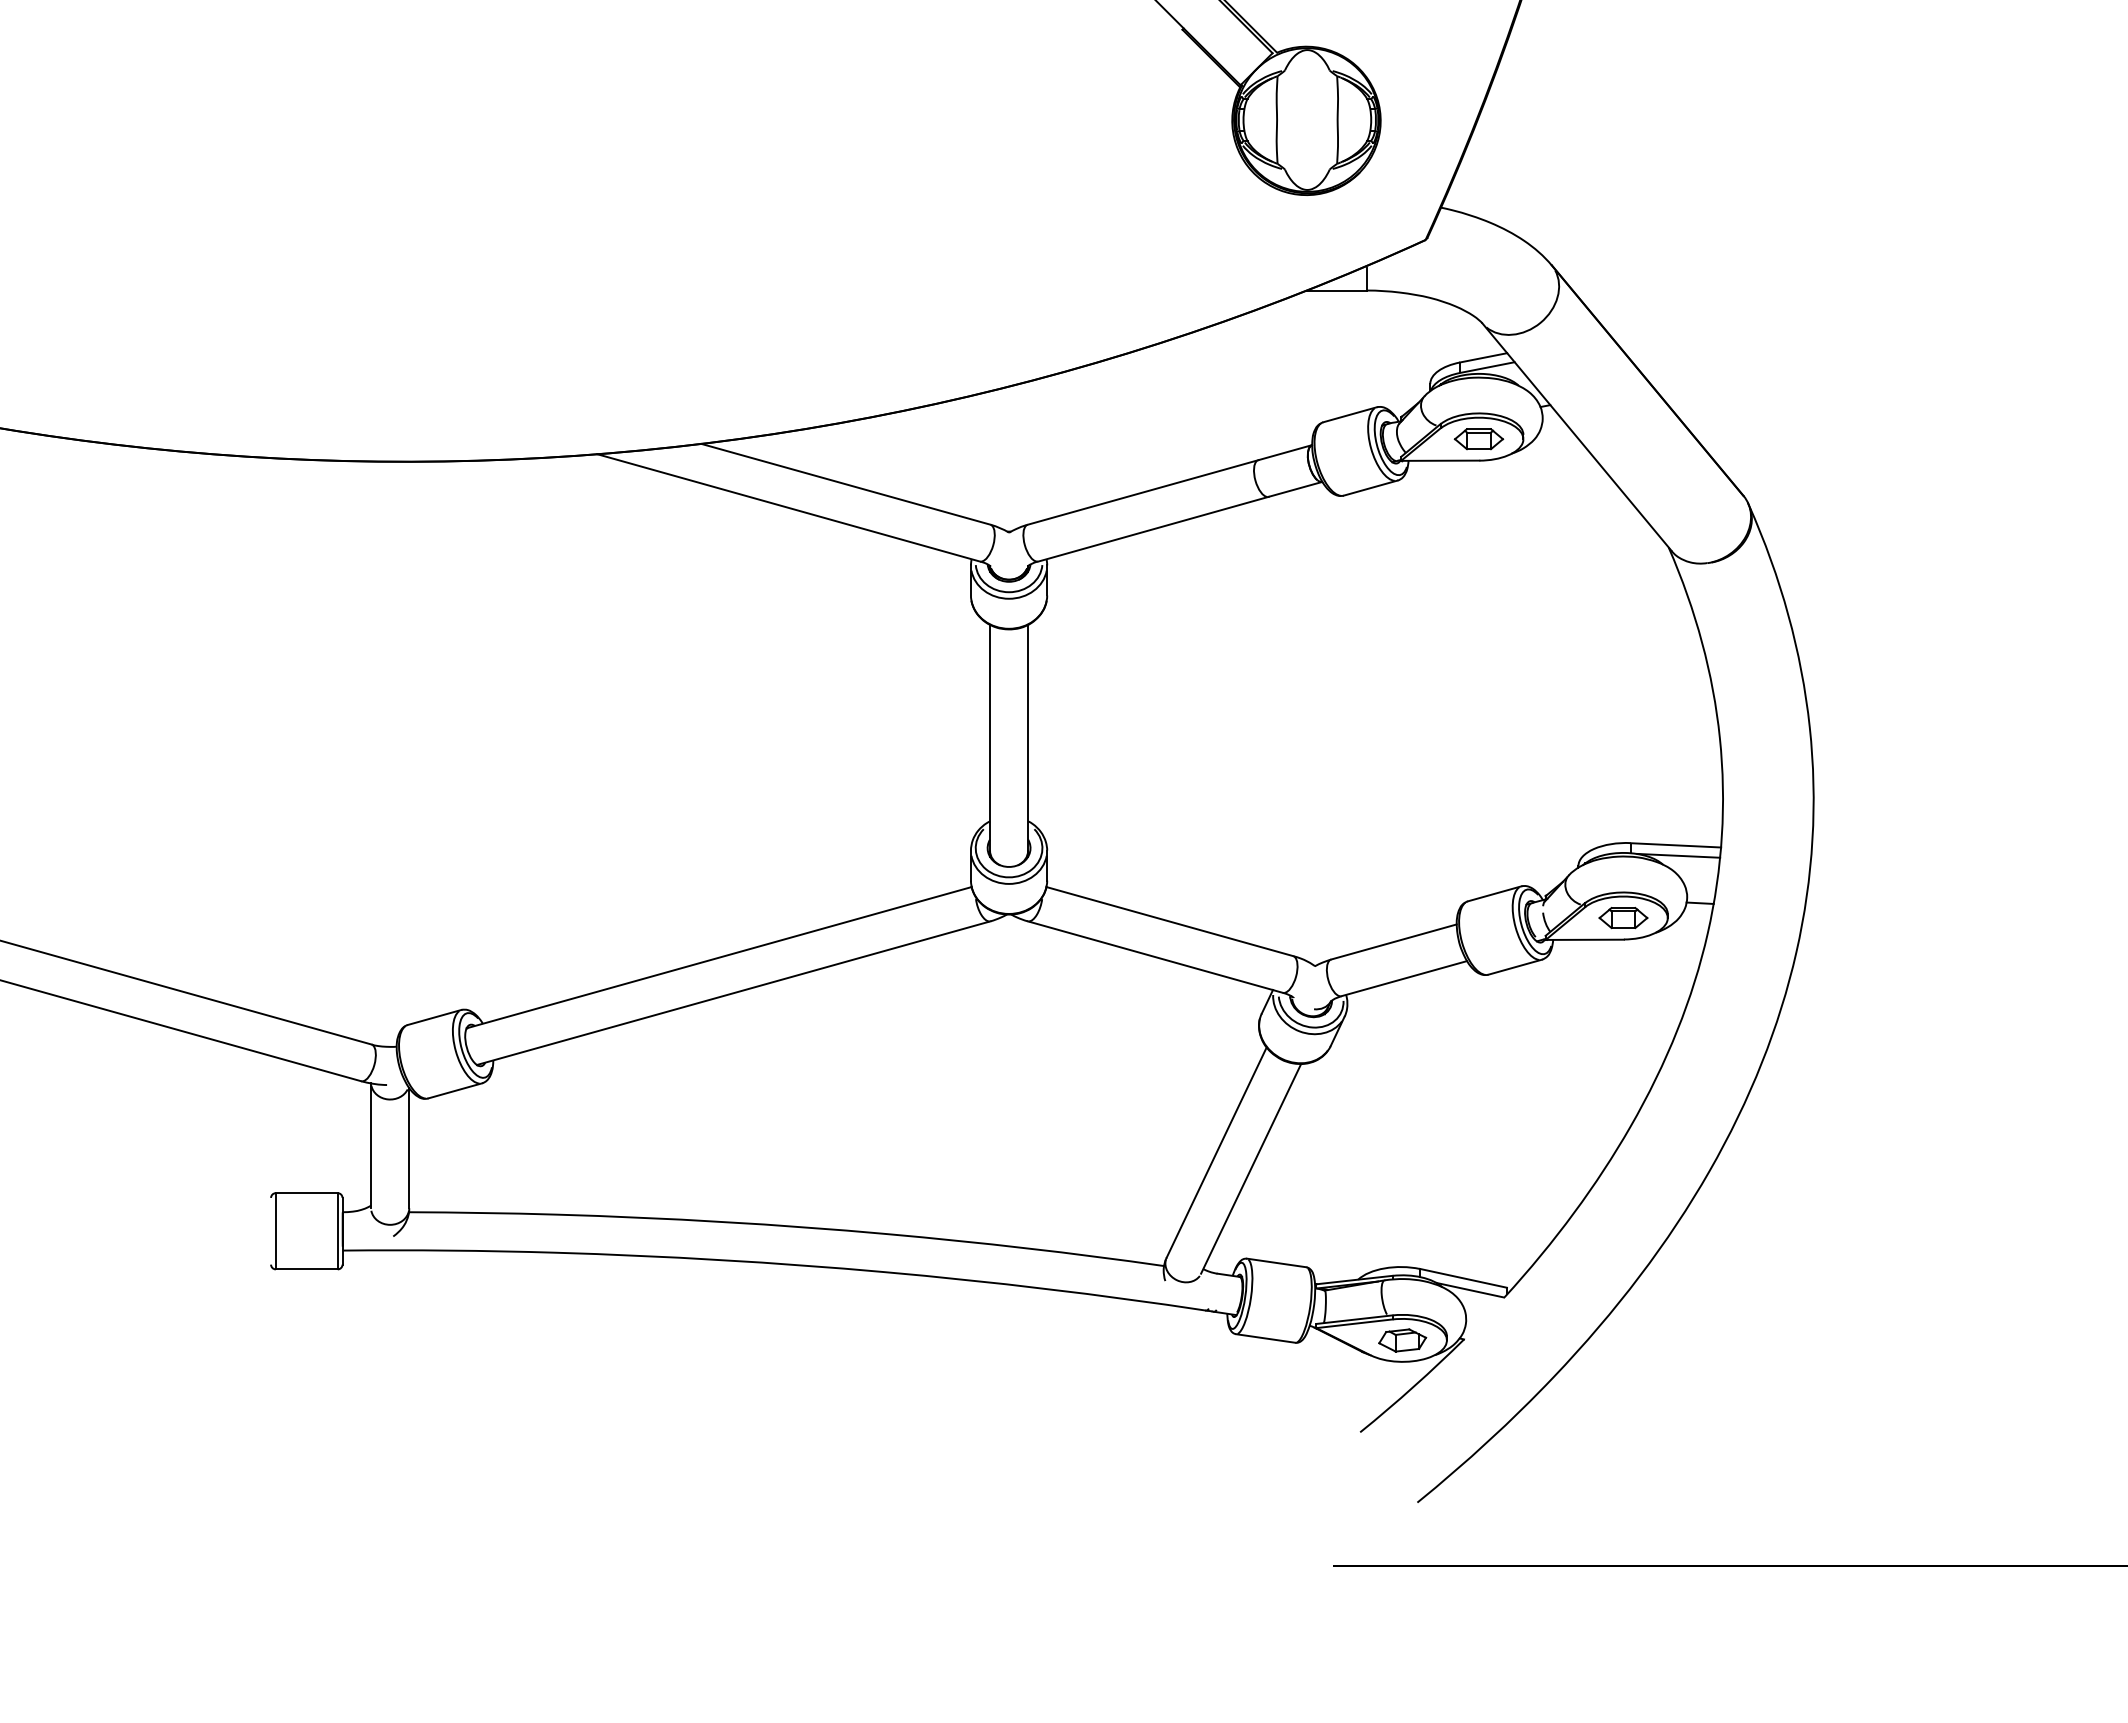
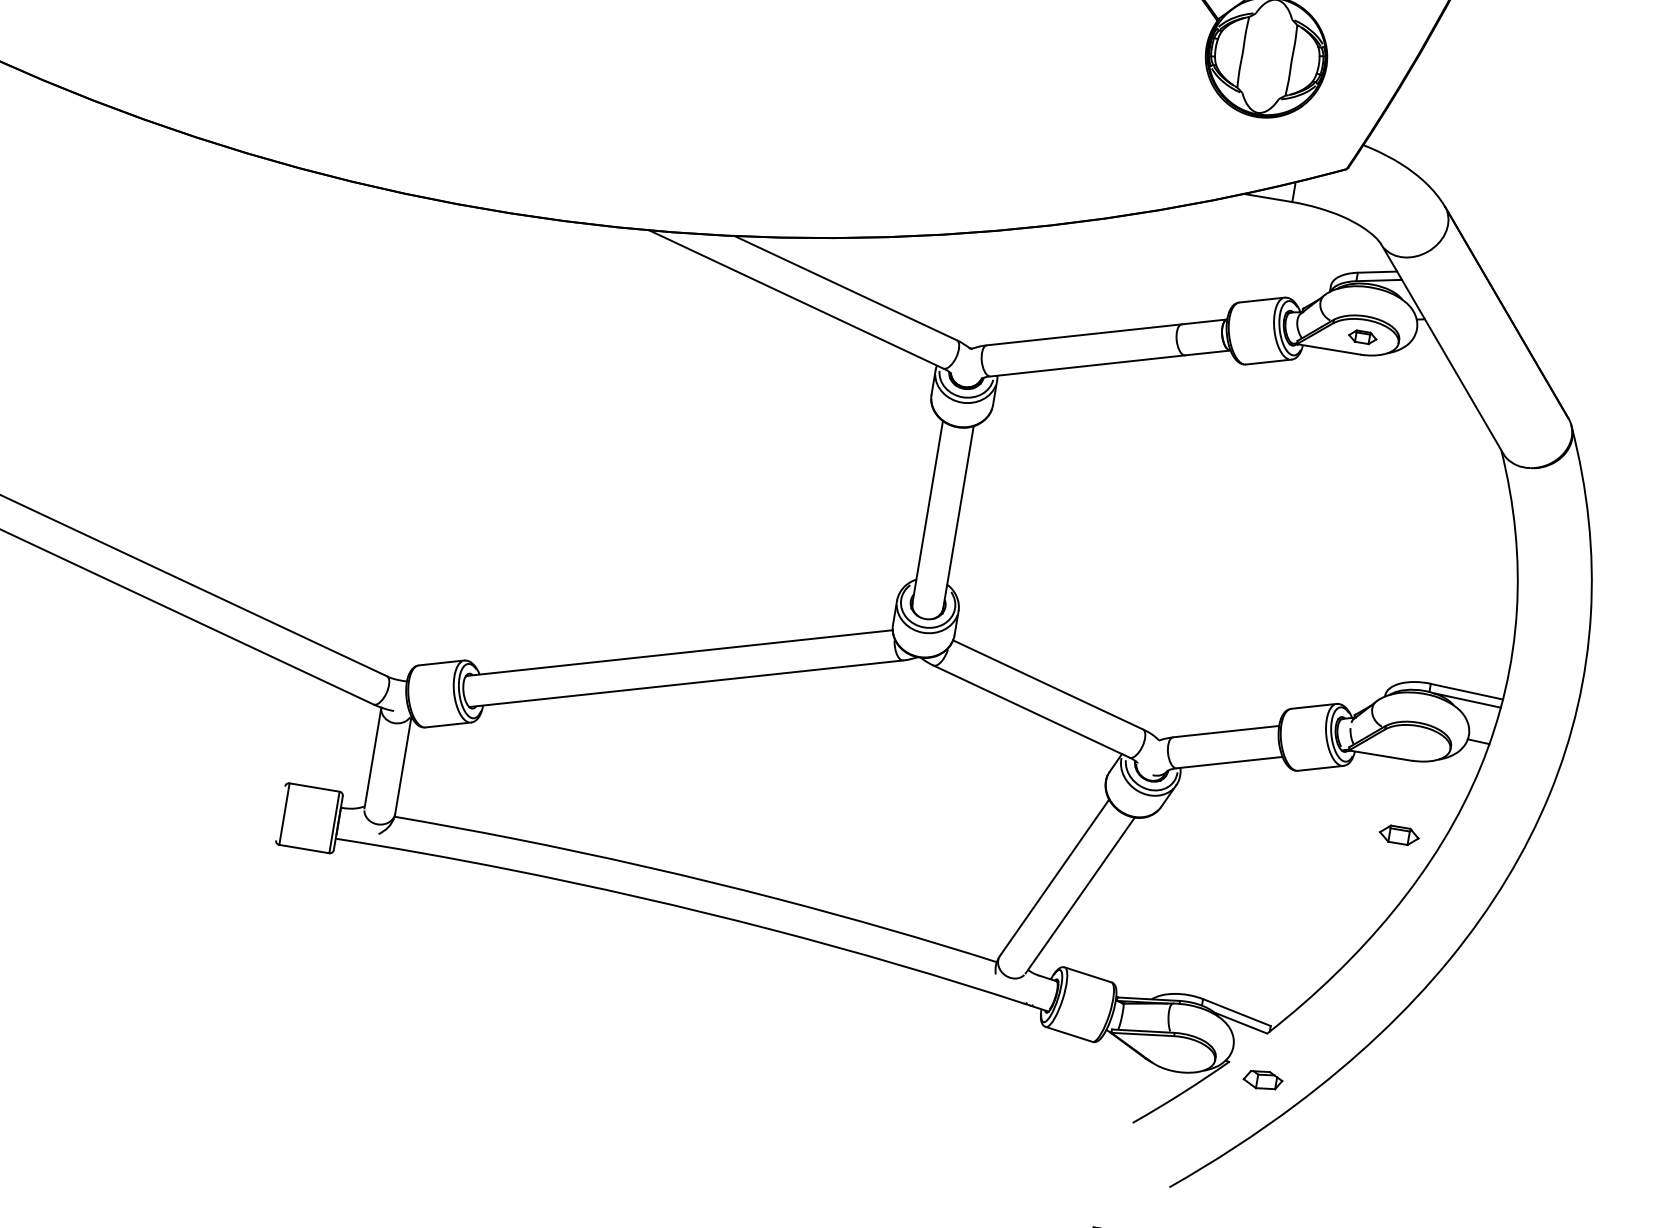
part: (1478, 439) -> (1362, 337), size x0.7
part: (1623, 918) -> (1399, 835), moved
part: (1402, 1340) -> (1262, 1080), moved

